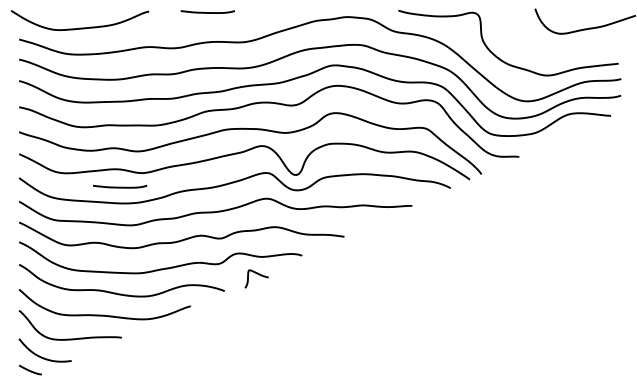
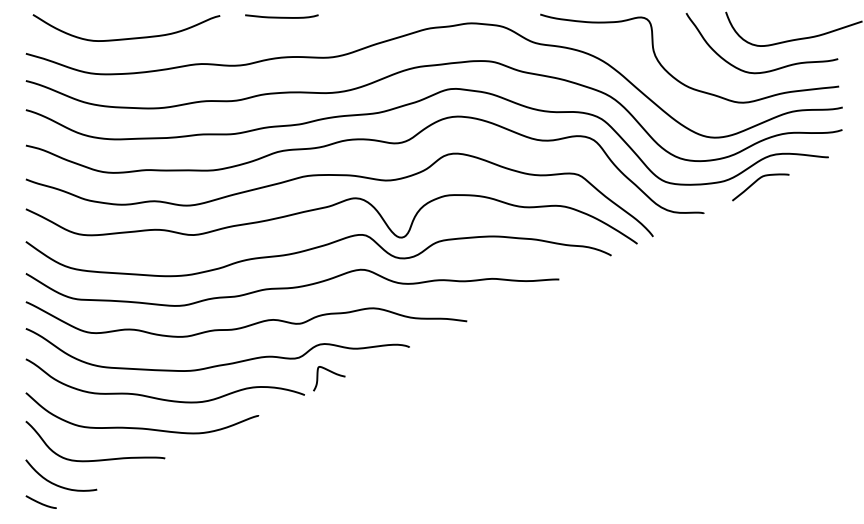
curve: (82, 27) -> (130, 37), moved
curve: (565, 51) -> (767, 70), added
curve: (557, 134) -> (756, 182), added
curve: (119, 186) -> (162, 253), removed
curve: (259, 275) -> (332, 373), moved

